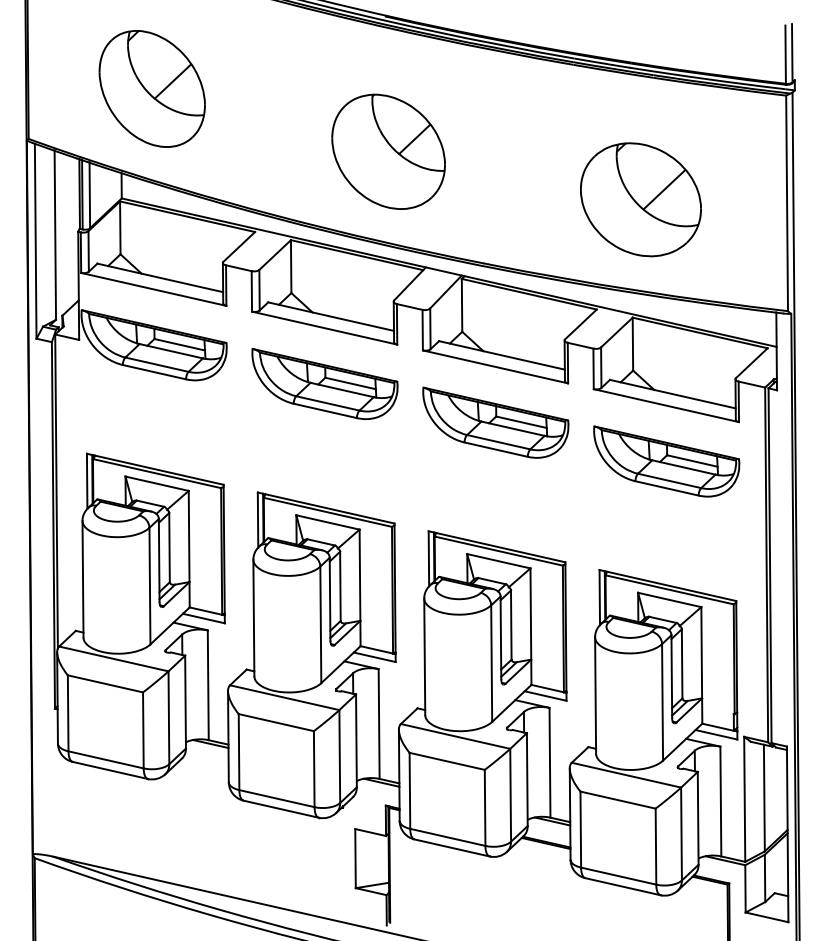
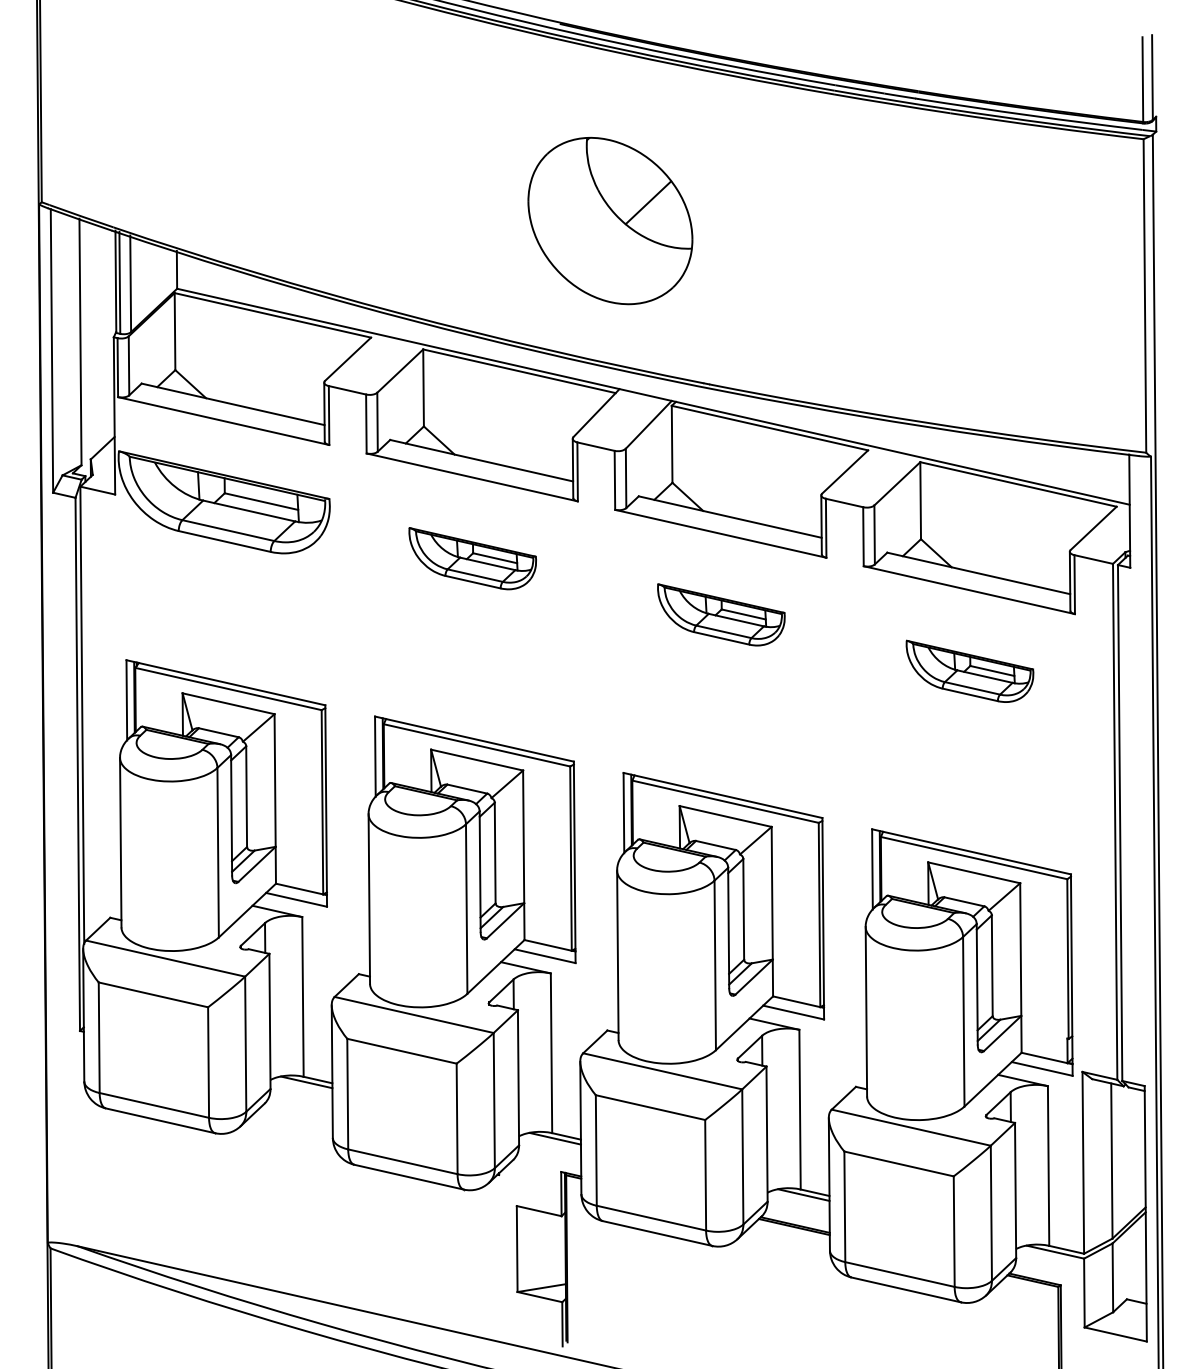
part: (151, 88) -> (220, 128), removed
part: (388, 151) -> (610, 220), moved
part: (640, 199) -> (931, 290), removed
part: (324, 383) -> (472, 557), size x0.6
part: (495, 422) -> (720, 614), size x0.6
part: (666, 461) -> (969, 671), size x0.6

